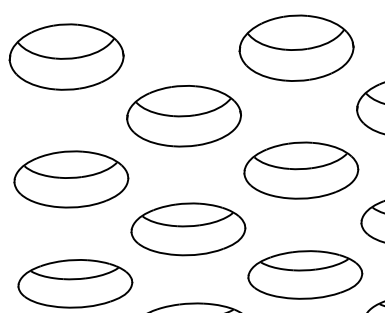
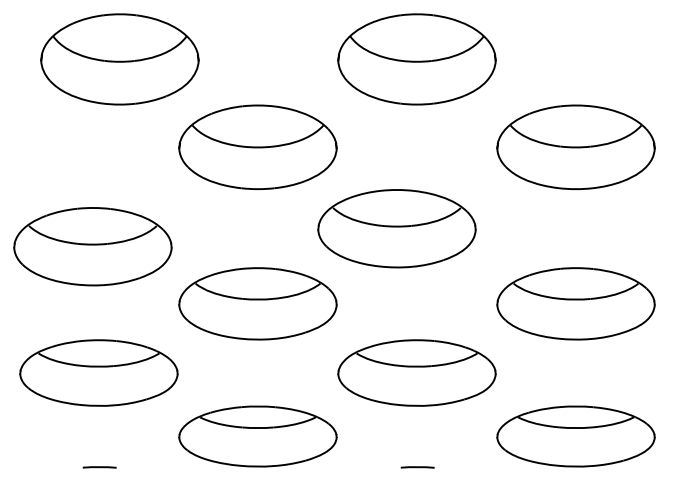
part: (66, 57) -> (119, 59), moved
part: (300, 170) -> (396, 228), moved
part: (71, 179) -> (92, 246), moved

